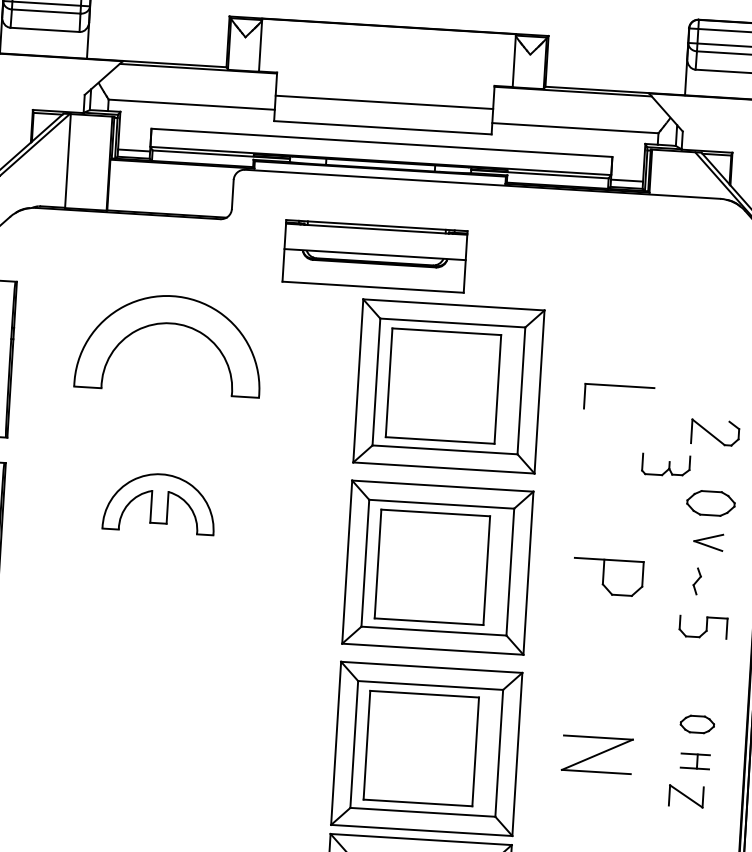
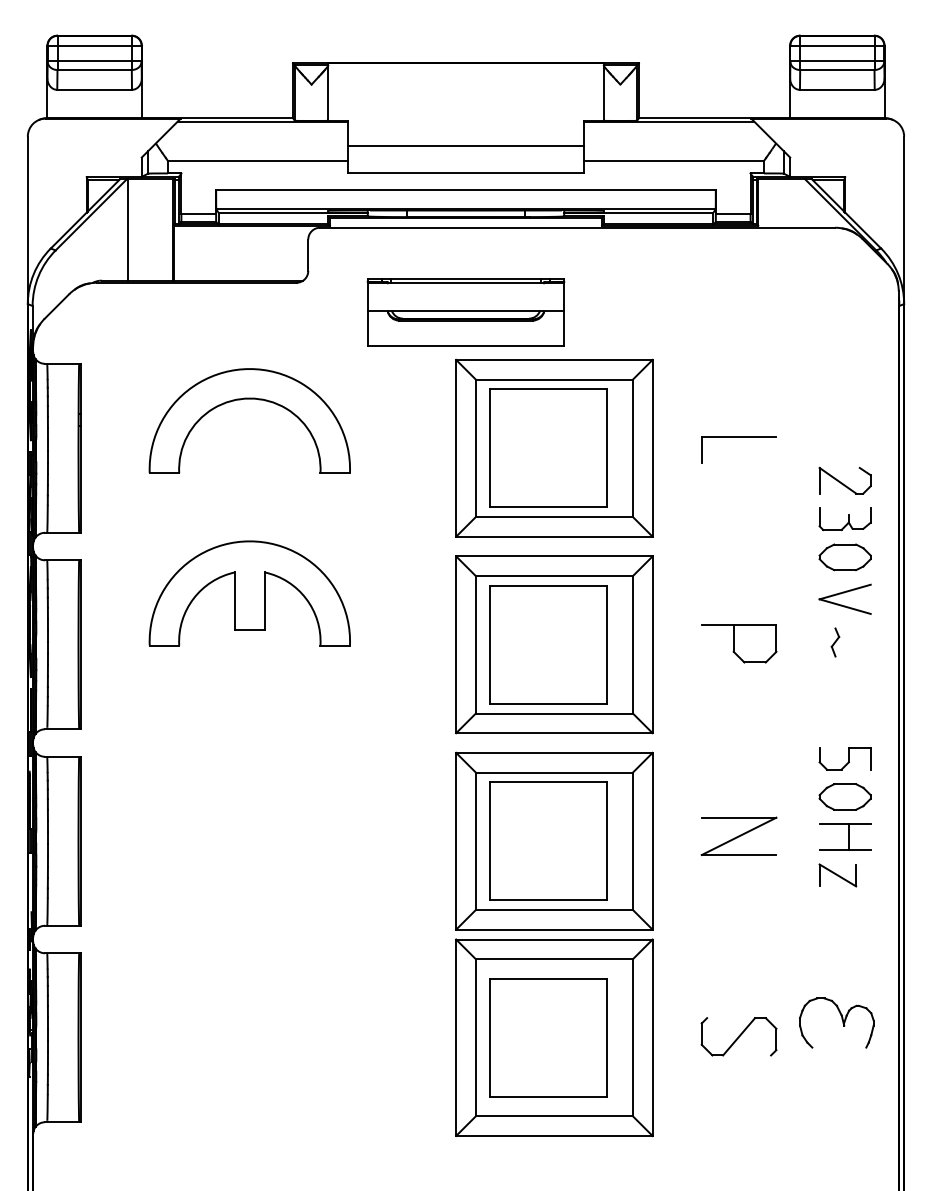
part: (665, 465) -> (844, 519), moved
part: (159, 503) -> (249, 593), size x1.67
part: (708, 541) -> (844, 598), size x1.67
part: (702, 627) -> (844, 758), moved
part: (696, 723) -> (844, 796), size x1.43
part: (695, 760) -> (845, 836), size x1.67

